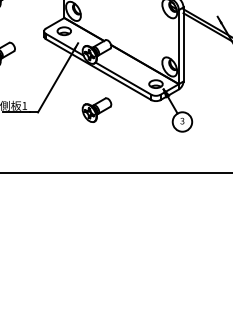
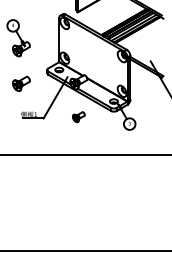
part: (96, 110) -> (78, 117), size x0.7

